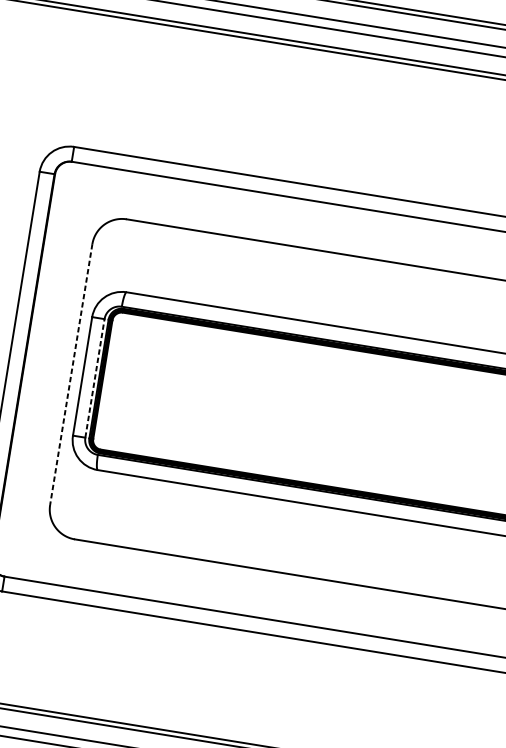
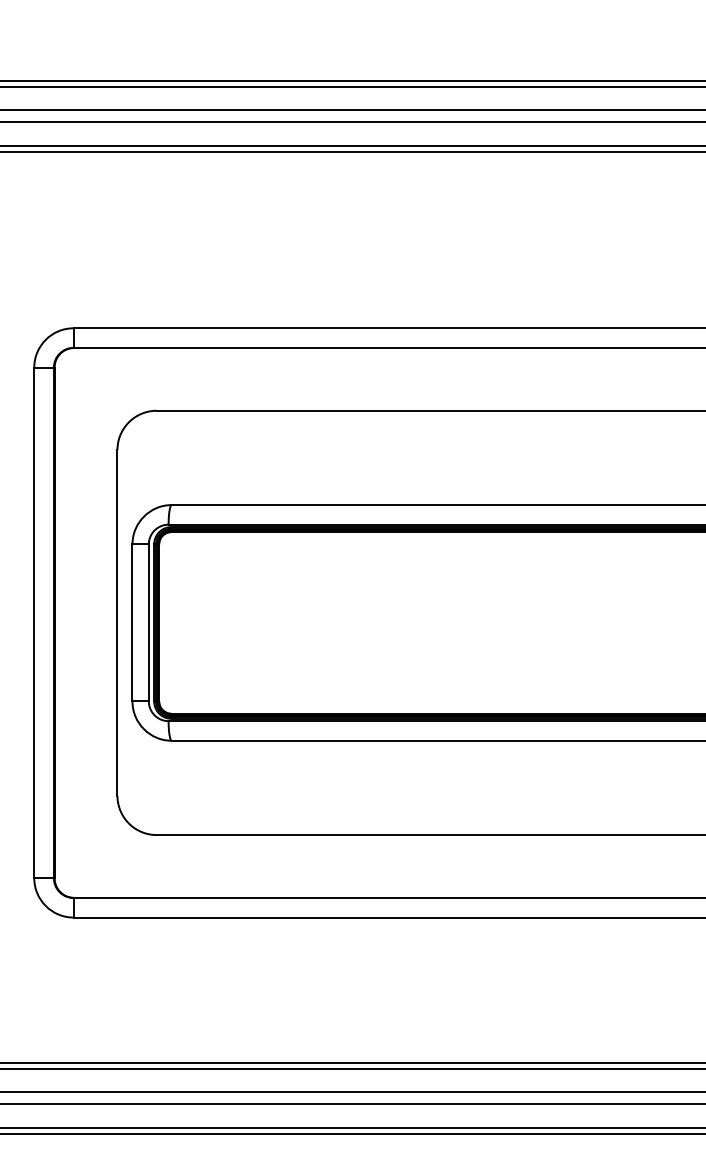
line: (71, 374) -> (117, 622), dashed -> solid
line: (94, 378) -> (148, 622), dashed -> solid

